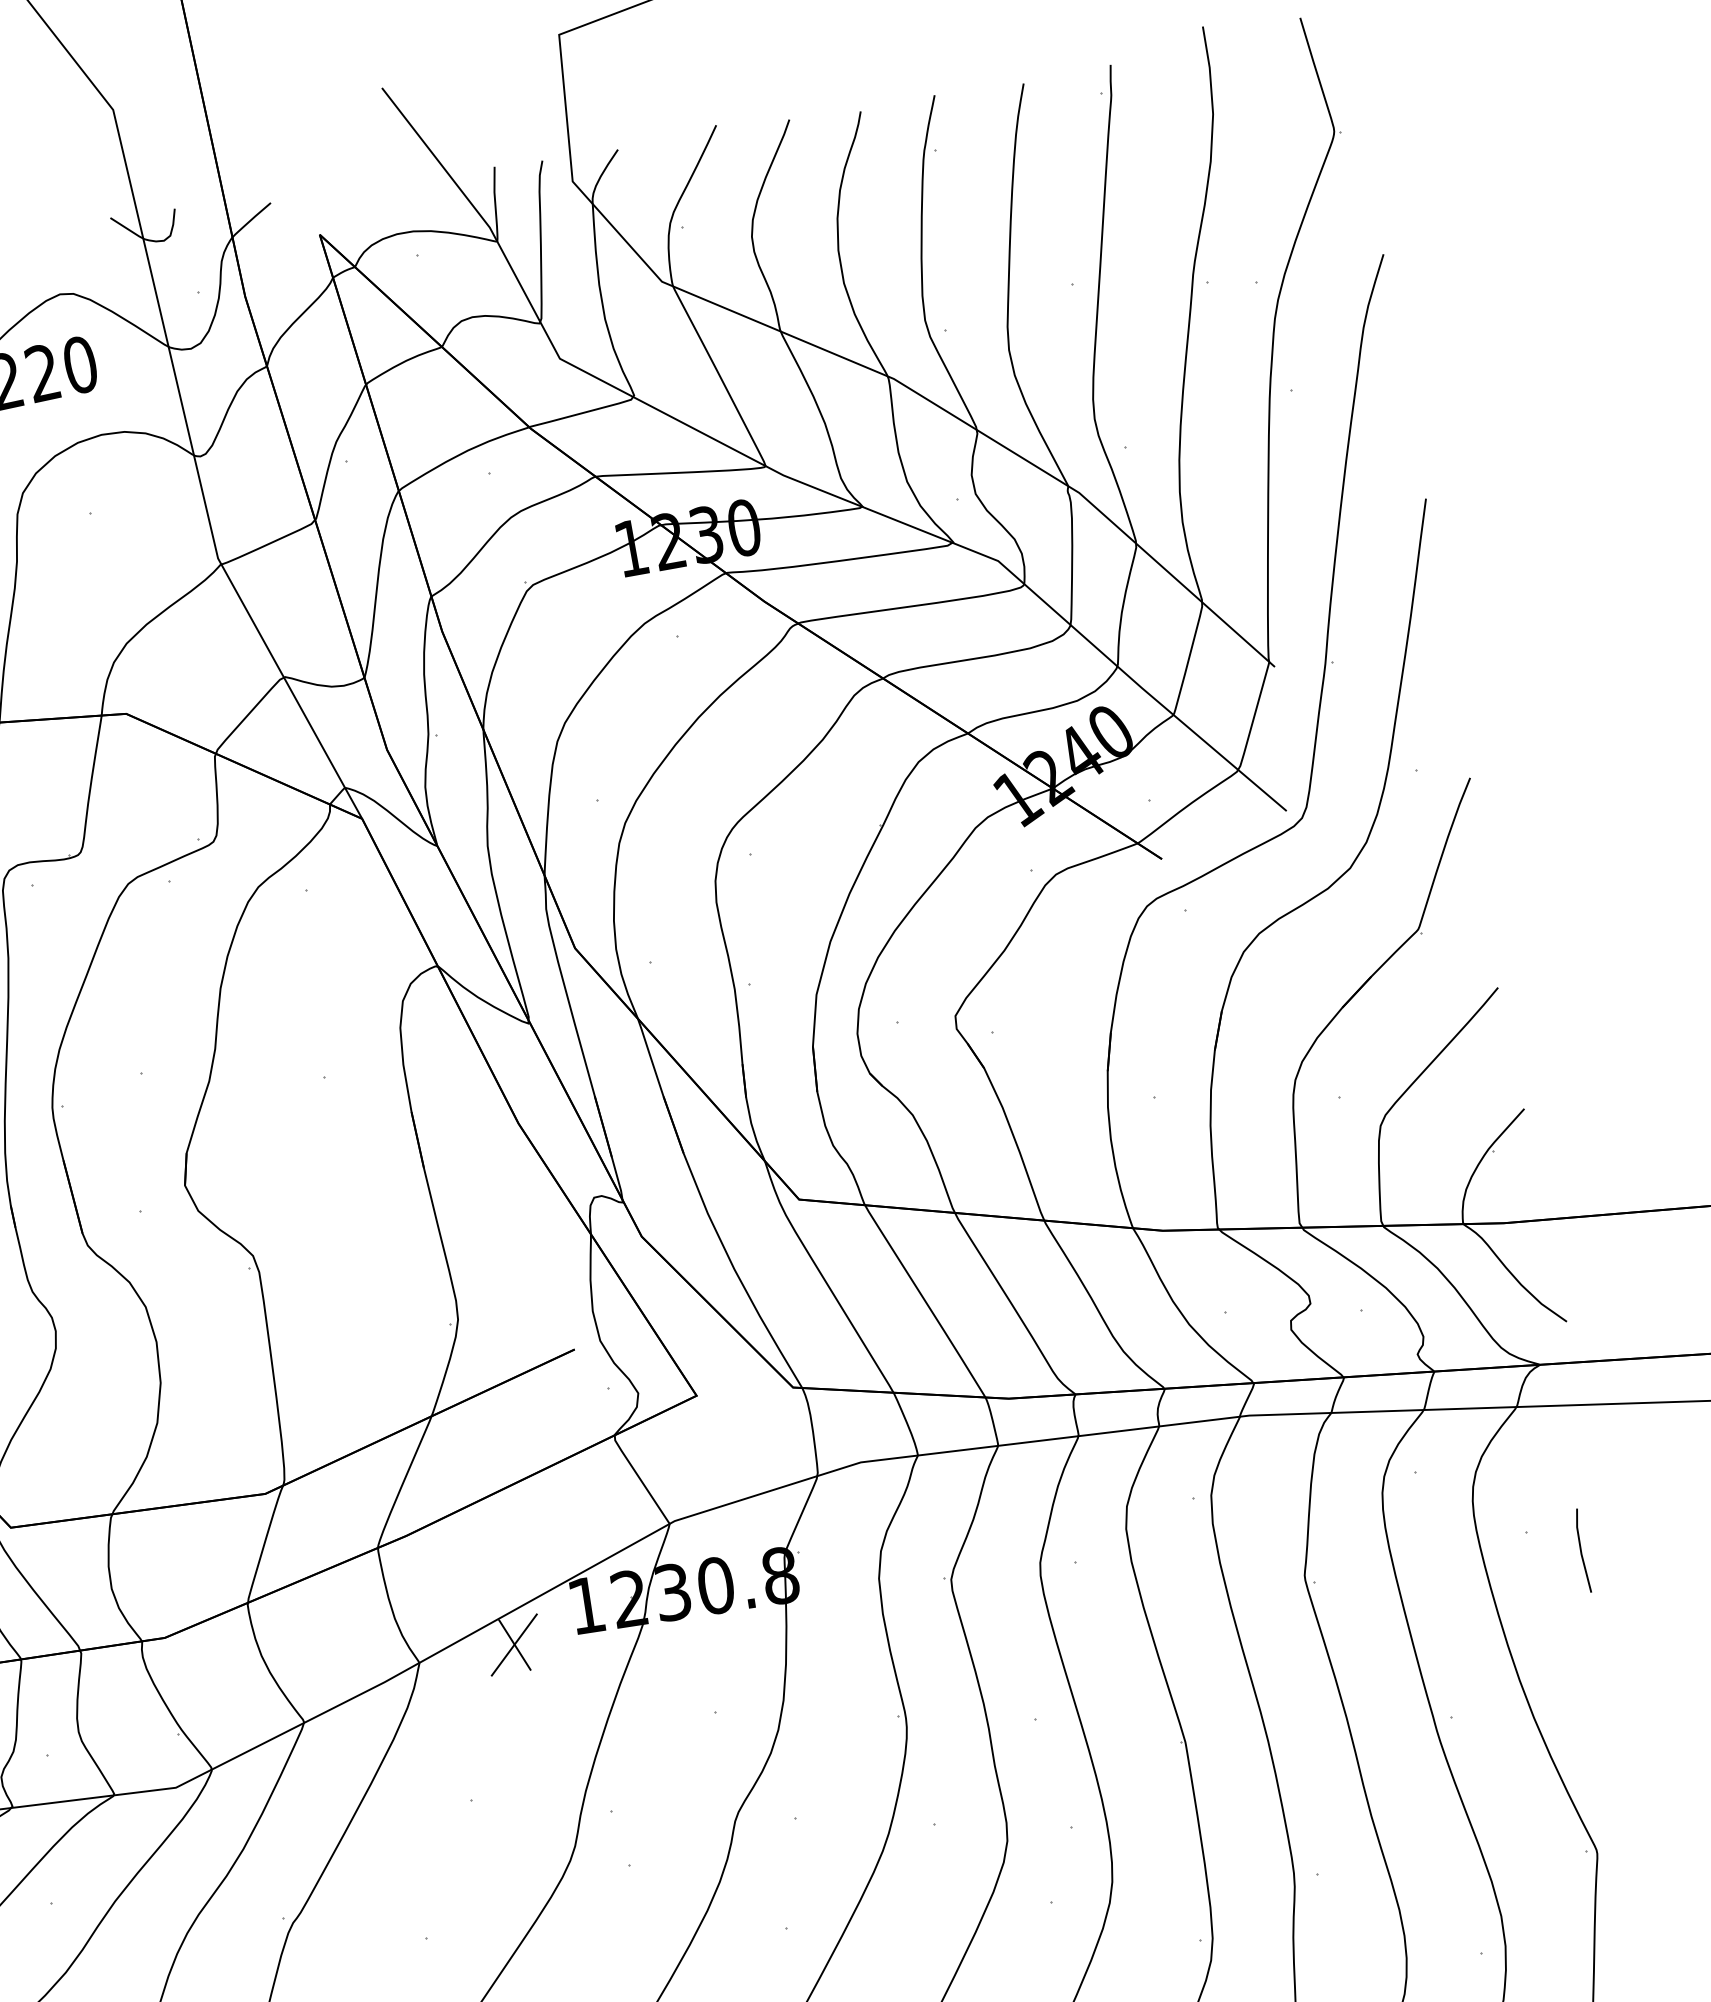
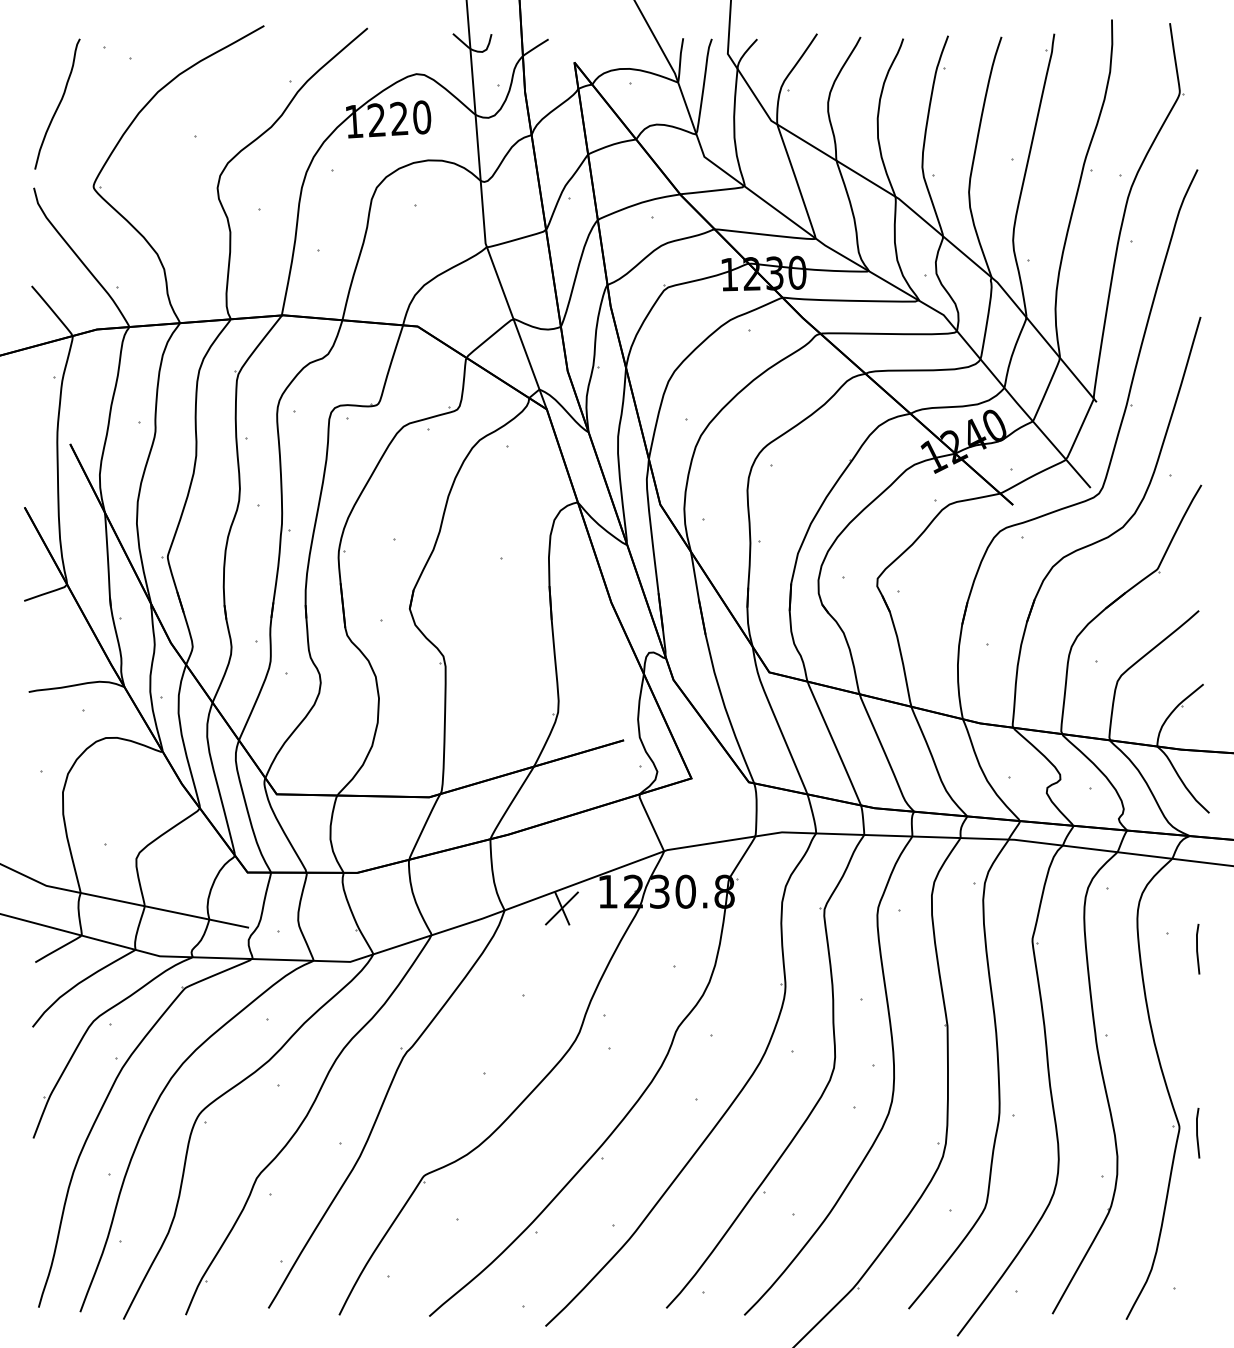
line: (1628, 1855) -> (1197, 1132), added

